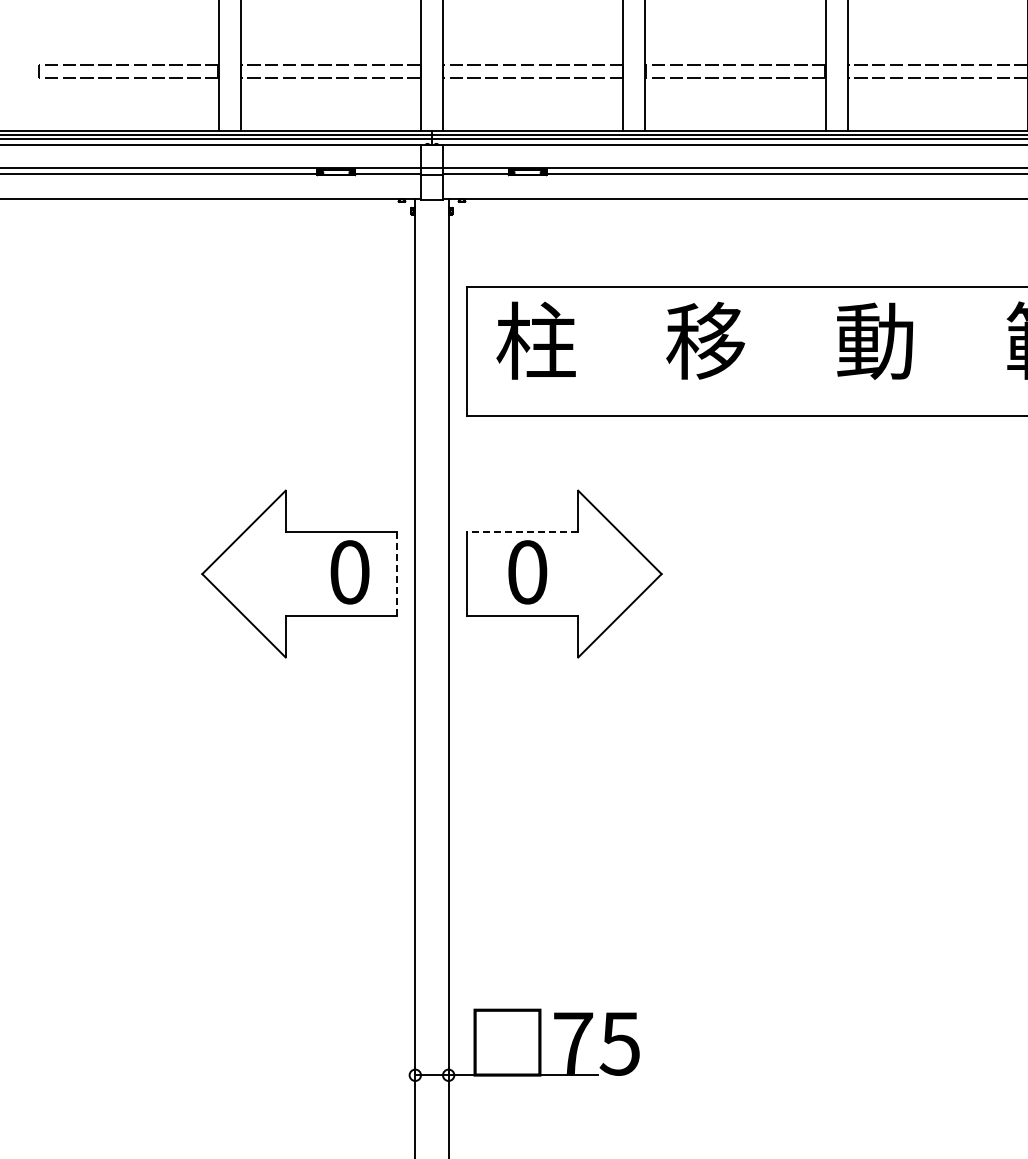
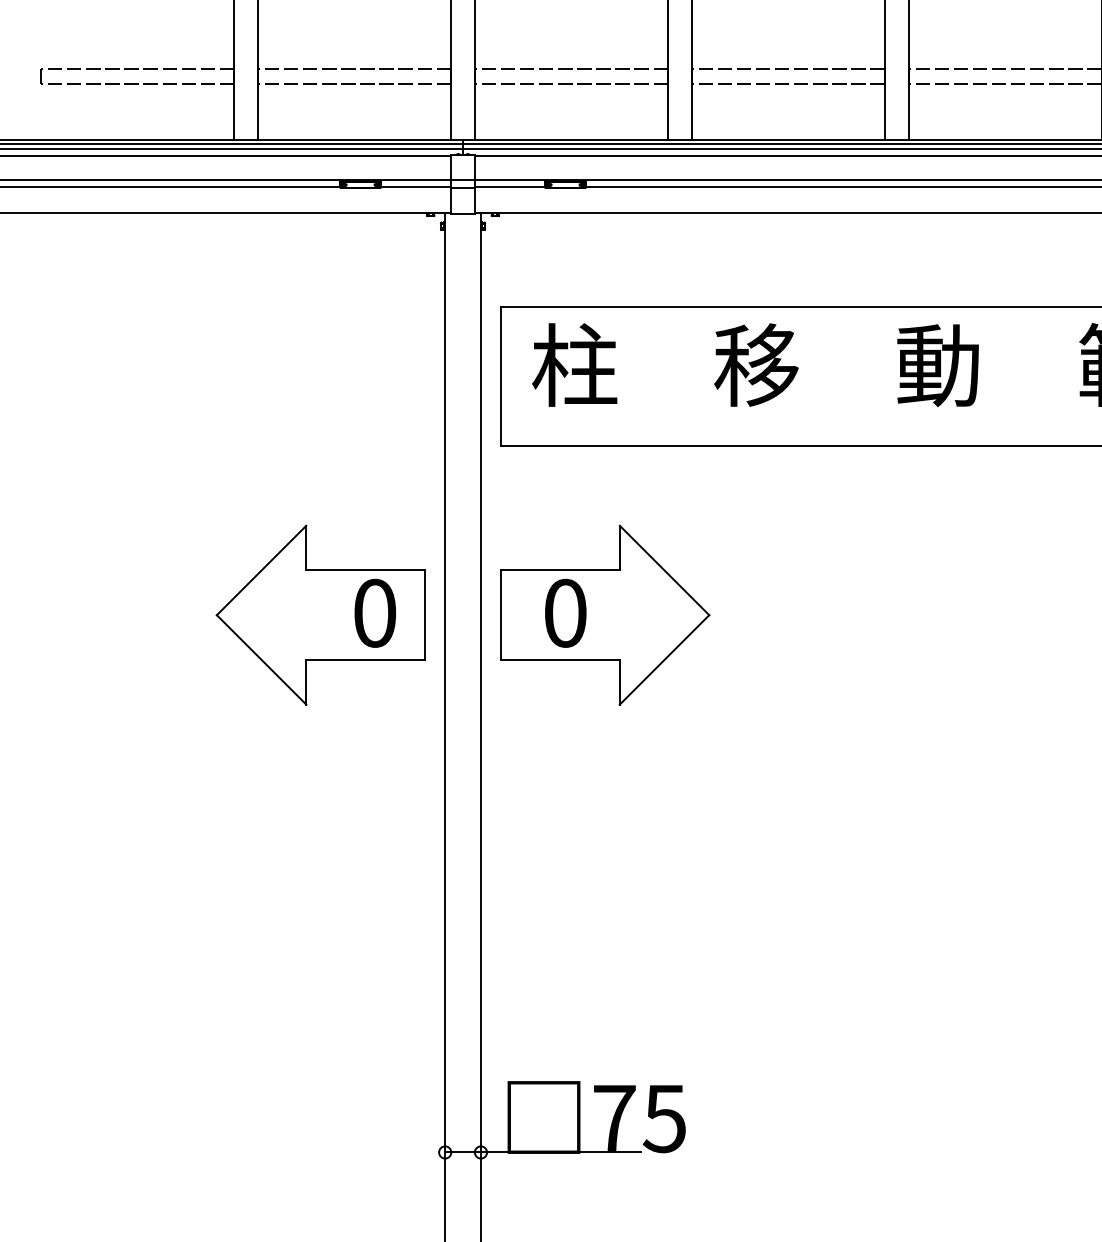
line: (522, 532) -> (560, 570), dashed -> solid
line: (396, 574) -> (425, 615), dashed -> solid

